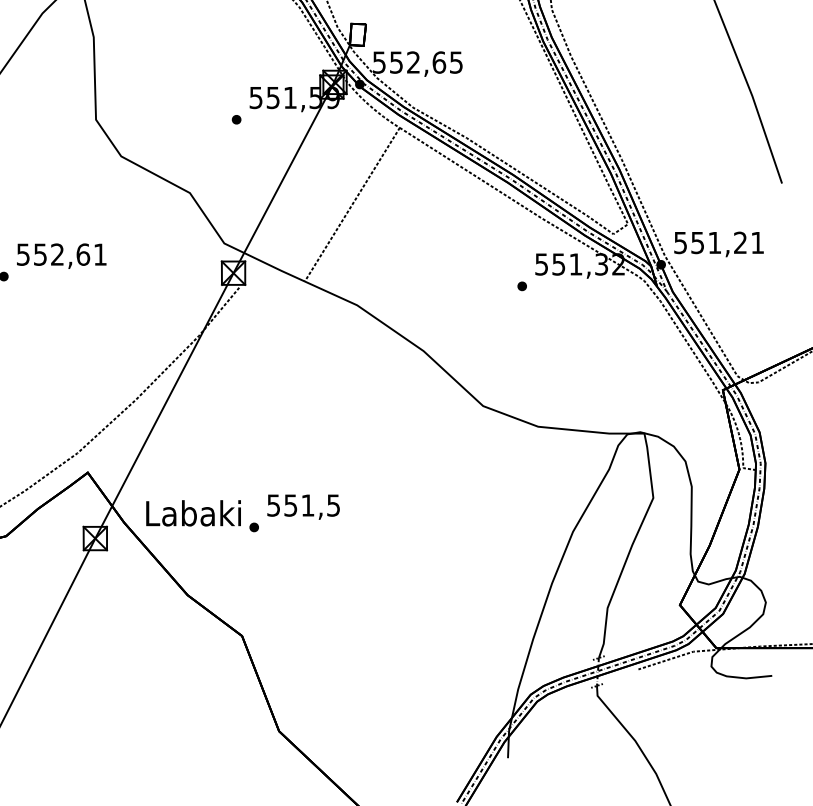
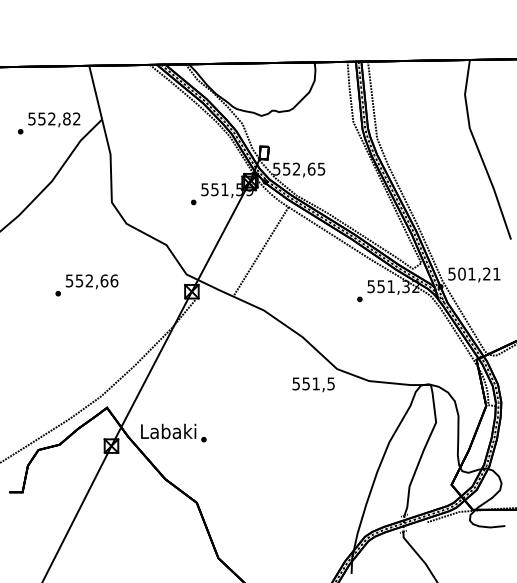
text: (696, 241) -> (461, 273), 551,21 -> 501,21
text: (100, 253) -> (114, 280), 552,61 -> 552,66
text: (303, 506) -> (313, 384), moved

